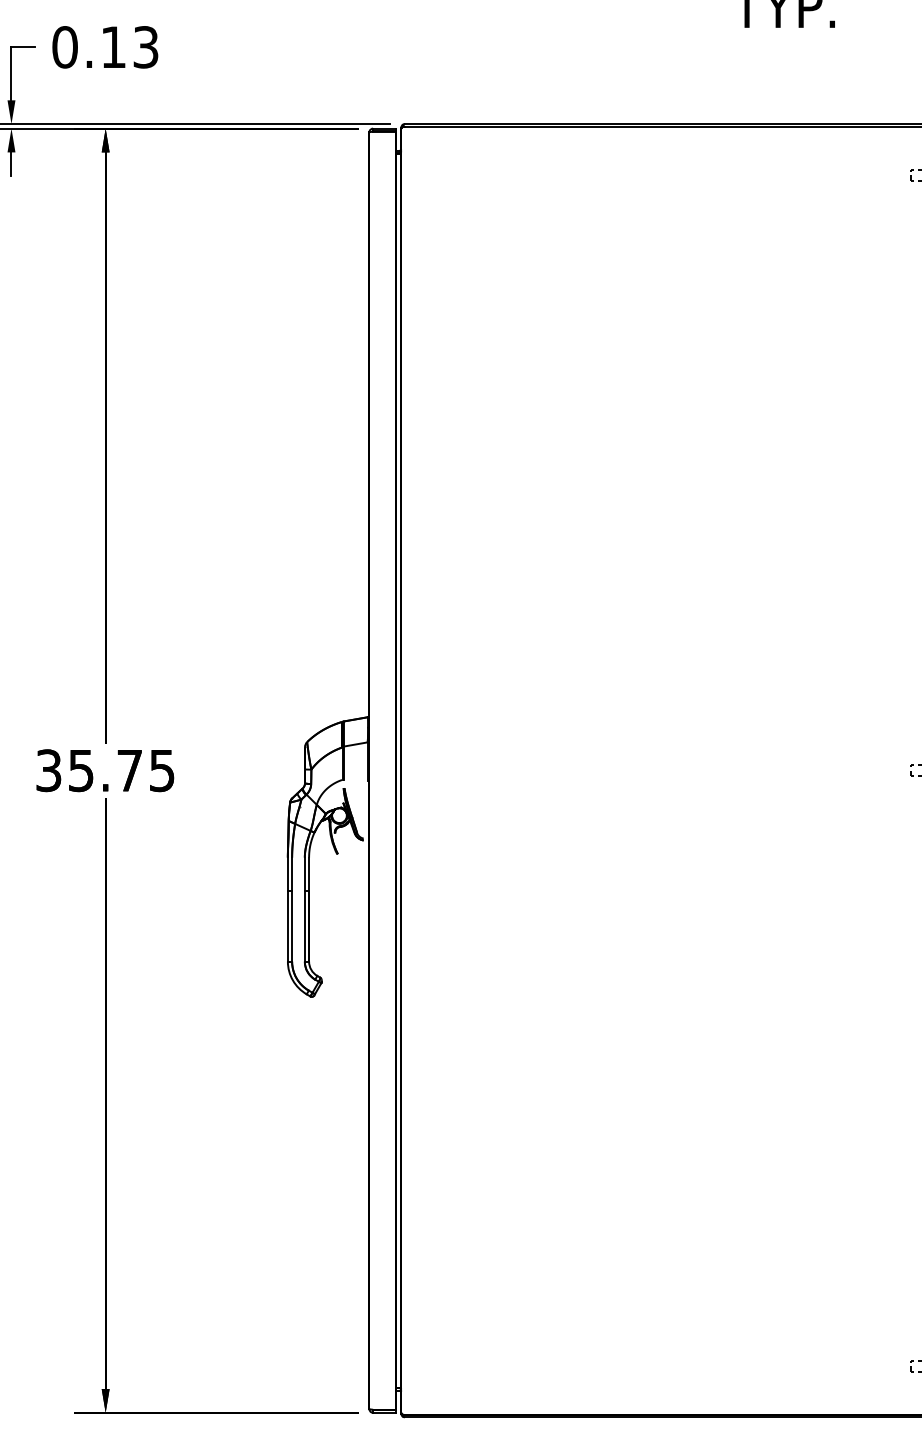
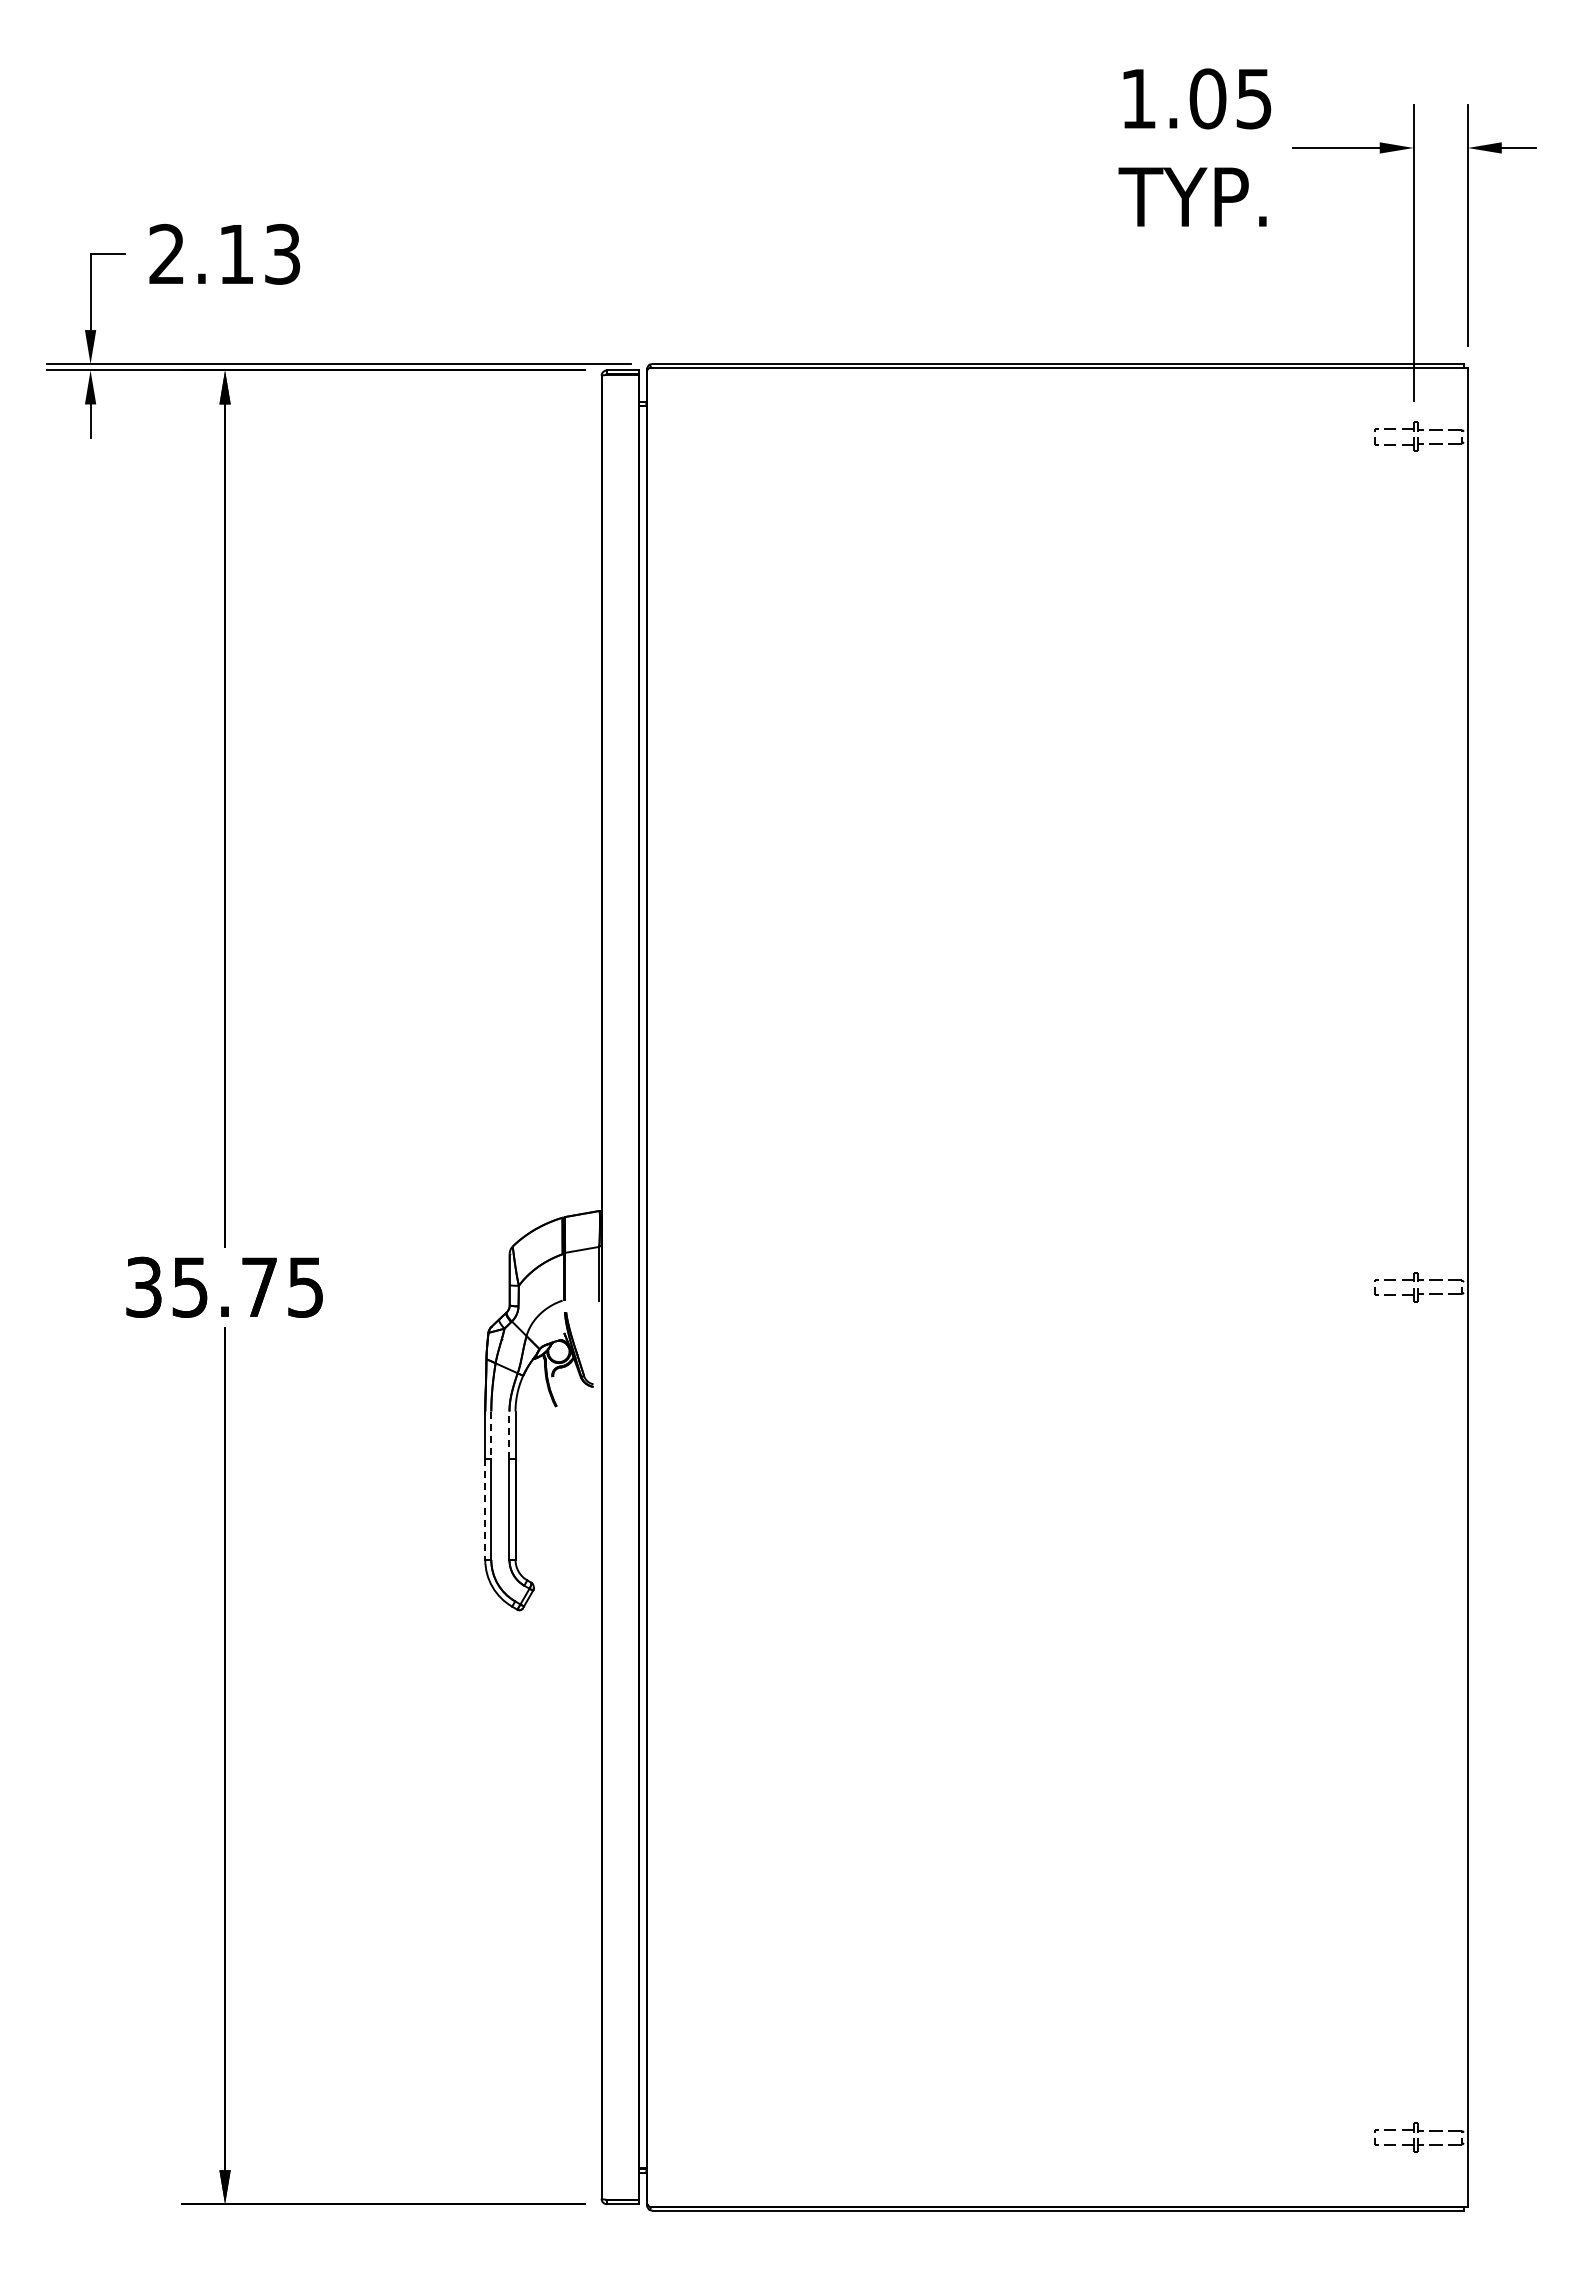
text: (65, 46) -> (167, 253), 0.13 -> 2.13
line: (292, 874) -> (491, 1435), solid -> dashed
line: (304, 874) -> (509, 1435), solid -> dashed
line: (288, 926) -> (485, 1509), solid -> dashed

